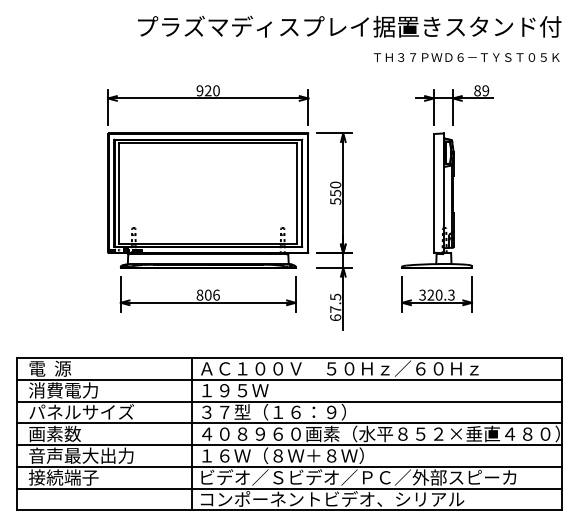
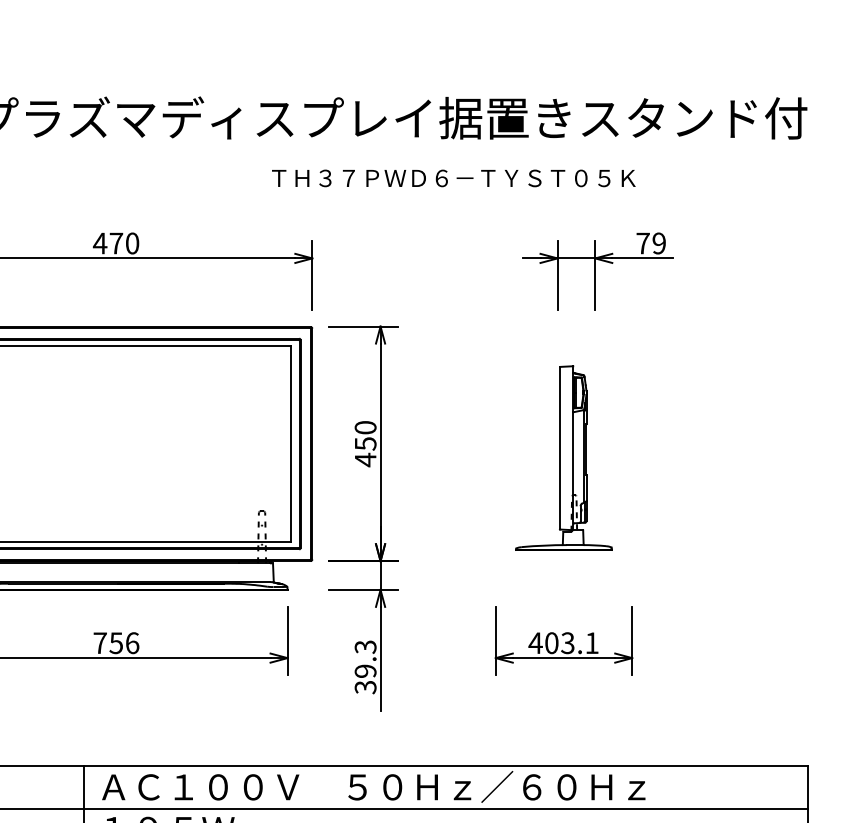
text: (466, 57) -> (453, 178), moved
text: (203, 90) -> (107, 242), 920 -> 470
text: (477, 90) -> (643, 242), 89 -> 79
part: (436, 200) -> (562, 457), size x0.7
text: (335, 201) -> (365, 459), 550 -> 450
text: (203, 294) -> (107, 641), 806 -> 756
text: (436, 294) -> (562, 641), 320.3 -> 403.1
text: (335, 307) -> (365, 667), 67.5 -> 39.3

